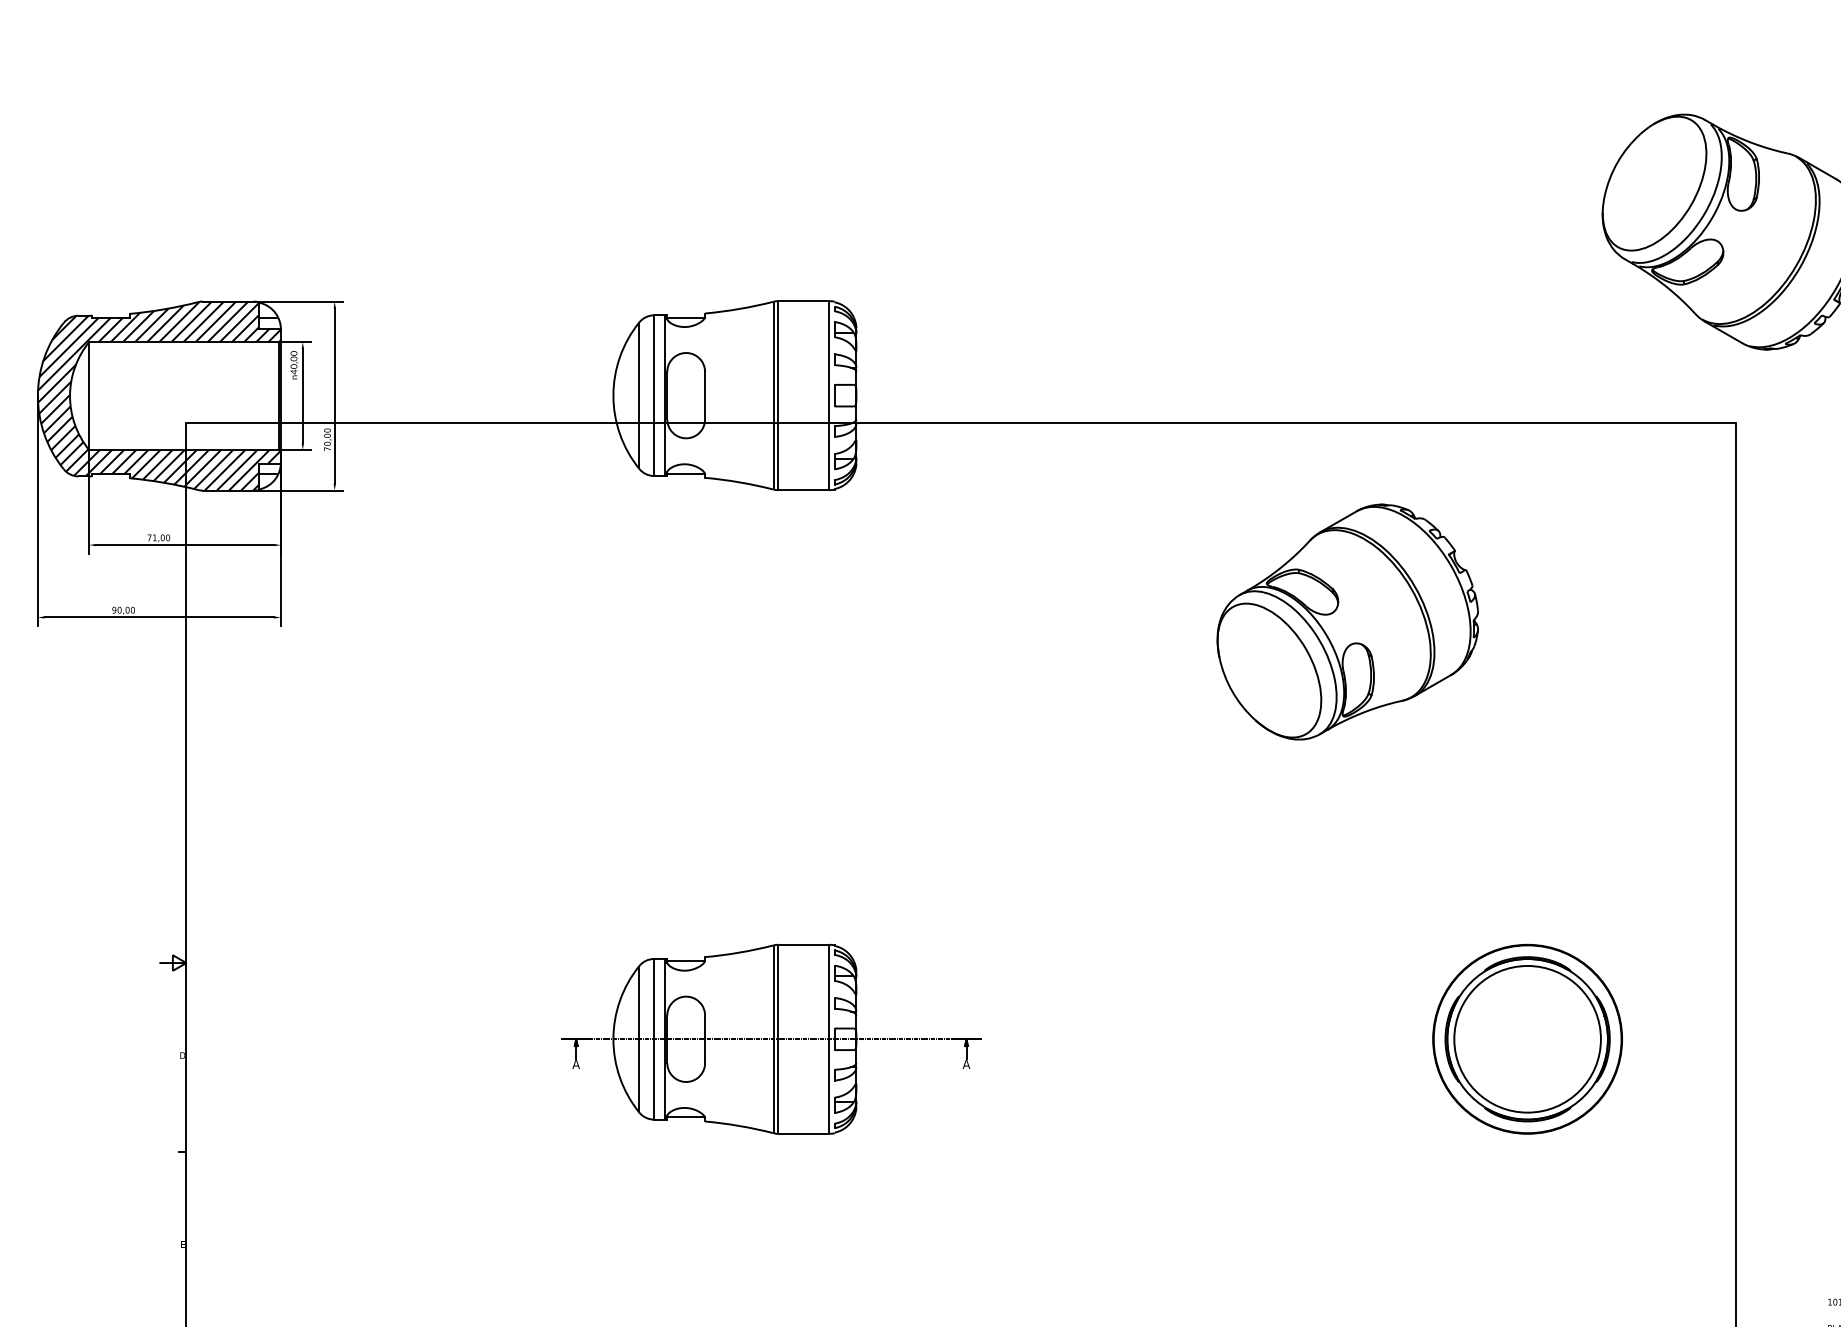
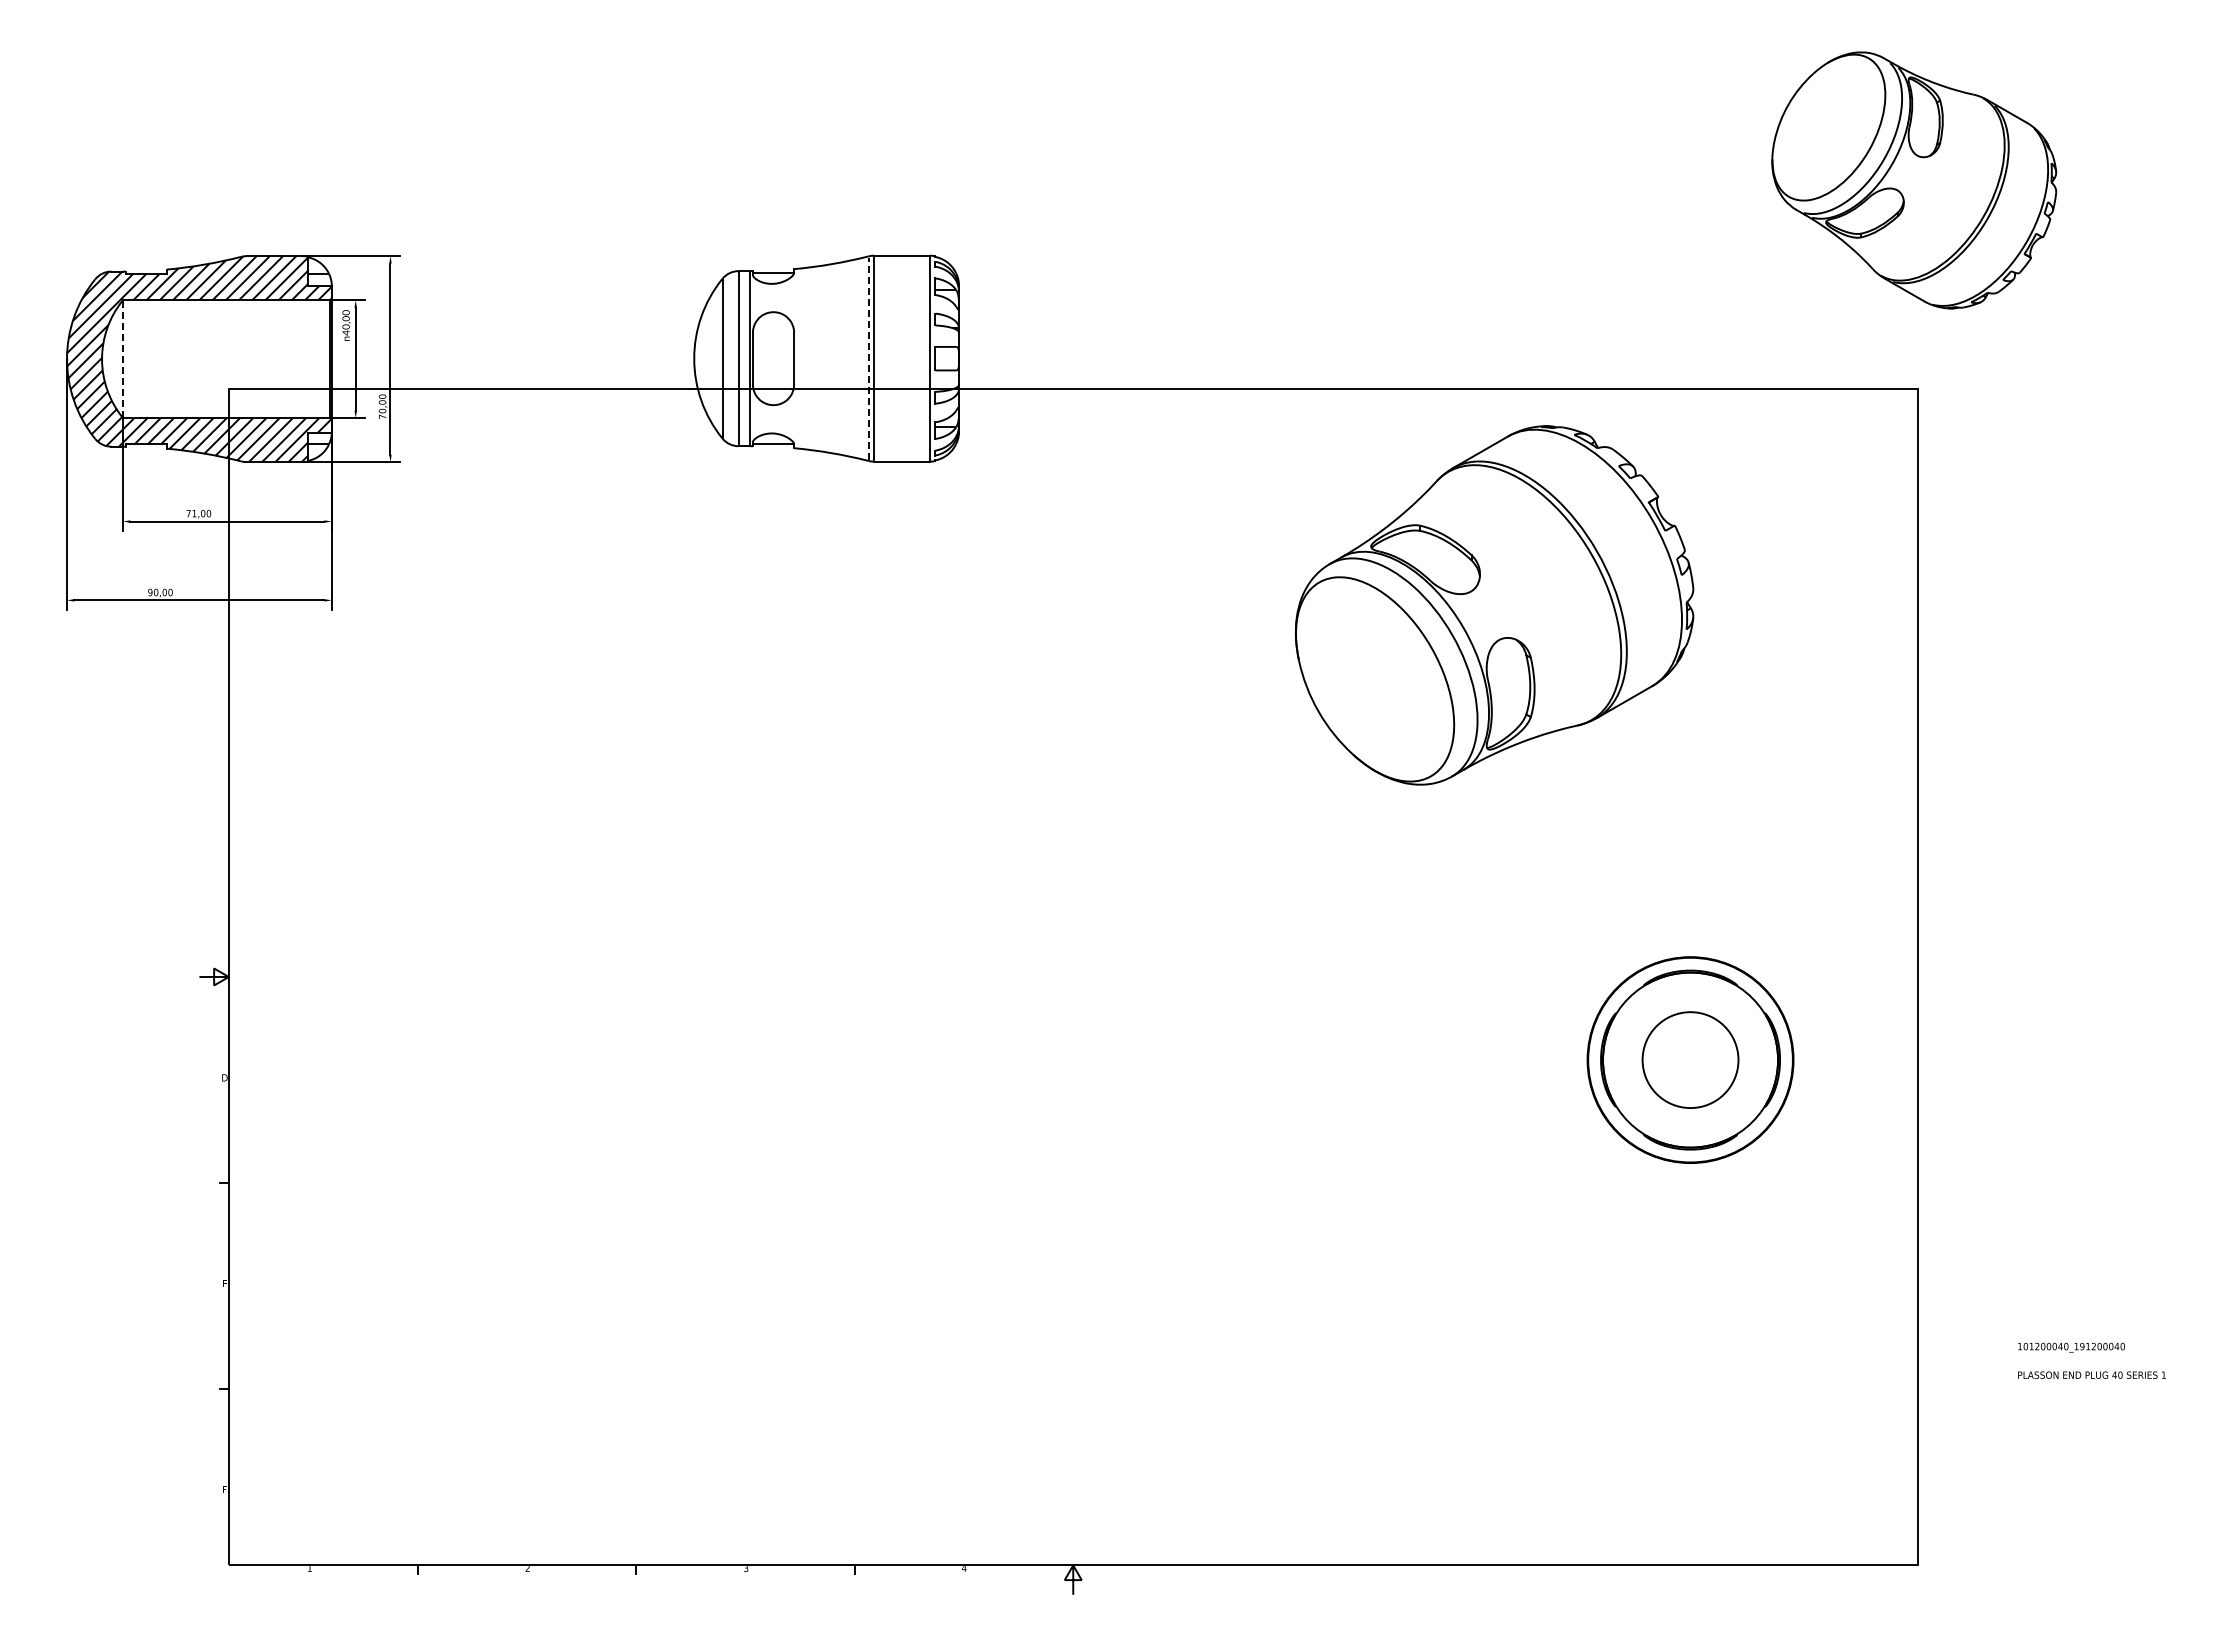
line: (773, 395) -> (868, 358), solid -> dashed
line: (88, 396) -> (122, 359), solid -> dashed
part: (1347, 622) -> (1494, 605), size x1.4
part: (770, 1038) -> (865, 1059), removed
circle: (1527, 1039) -> (1690, 1060), size x0.6

